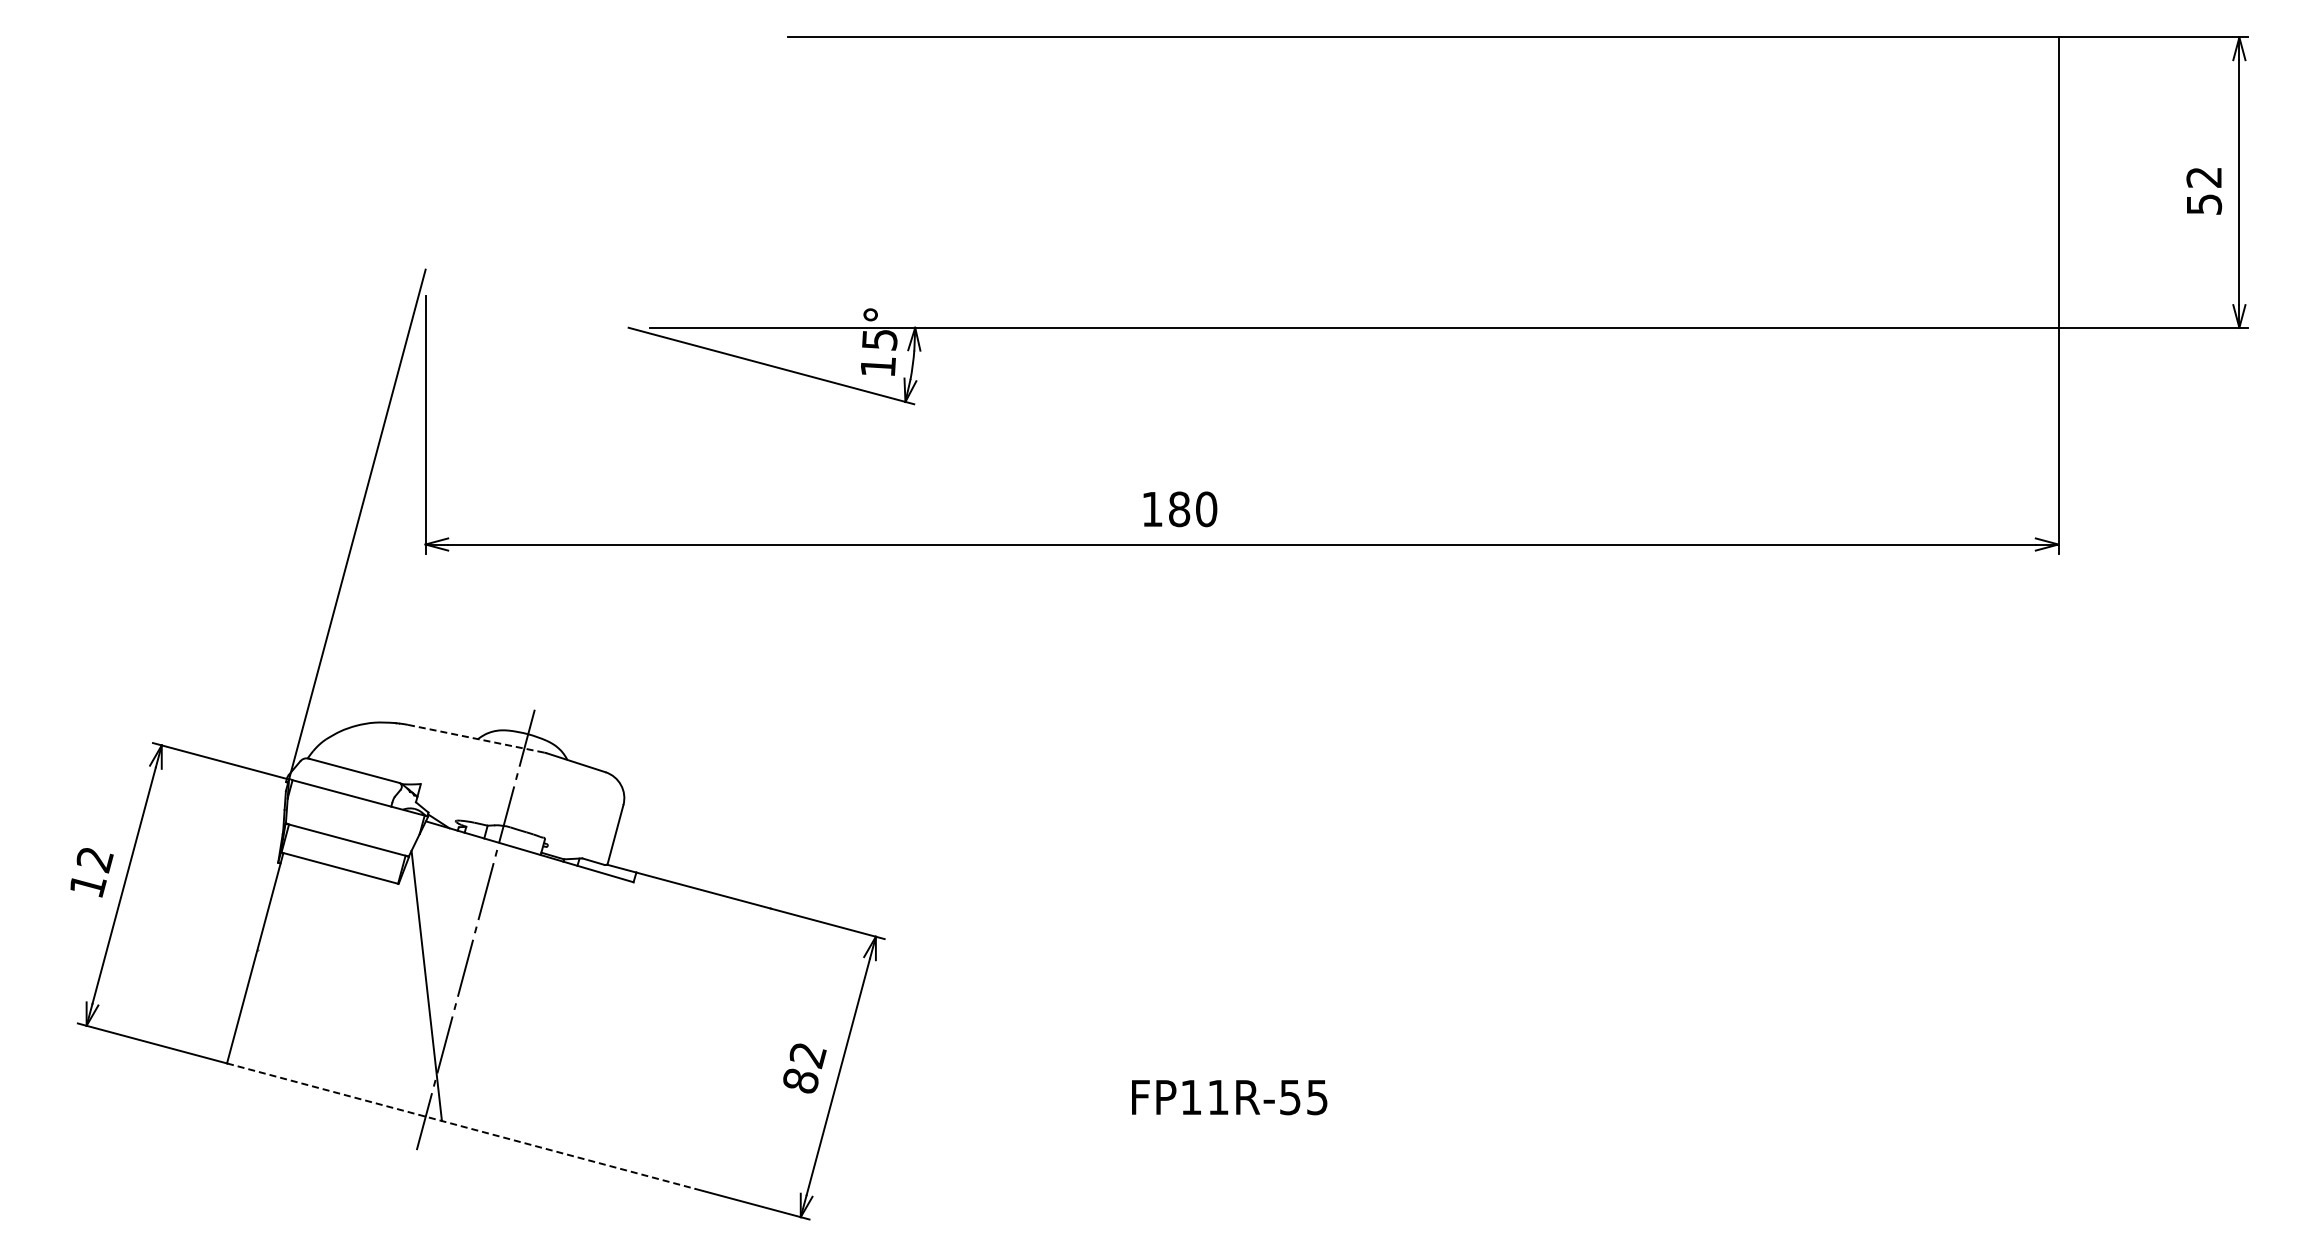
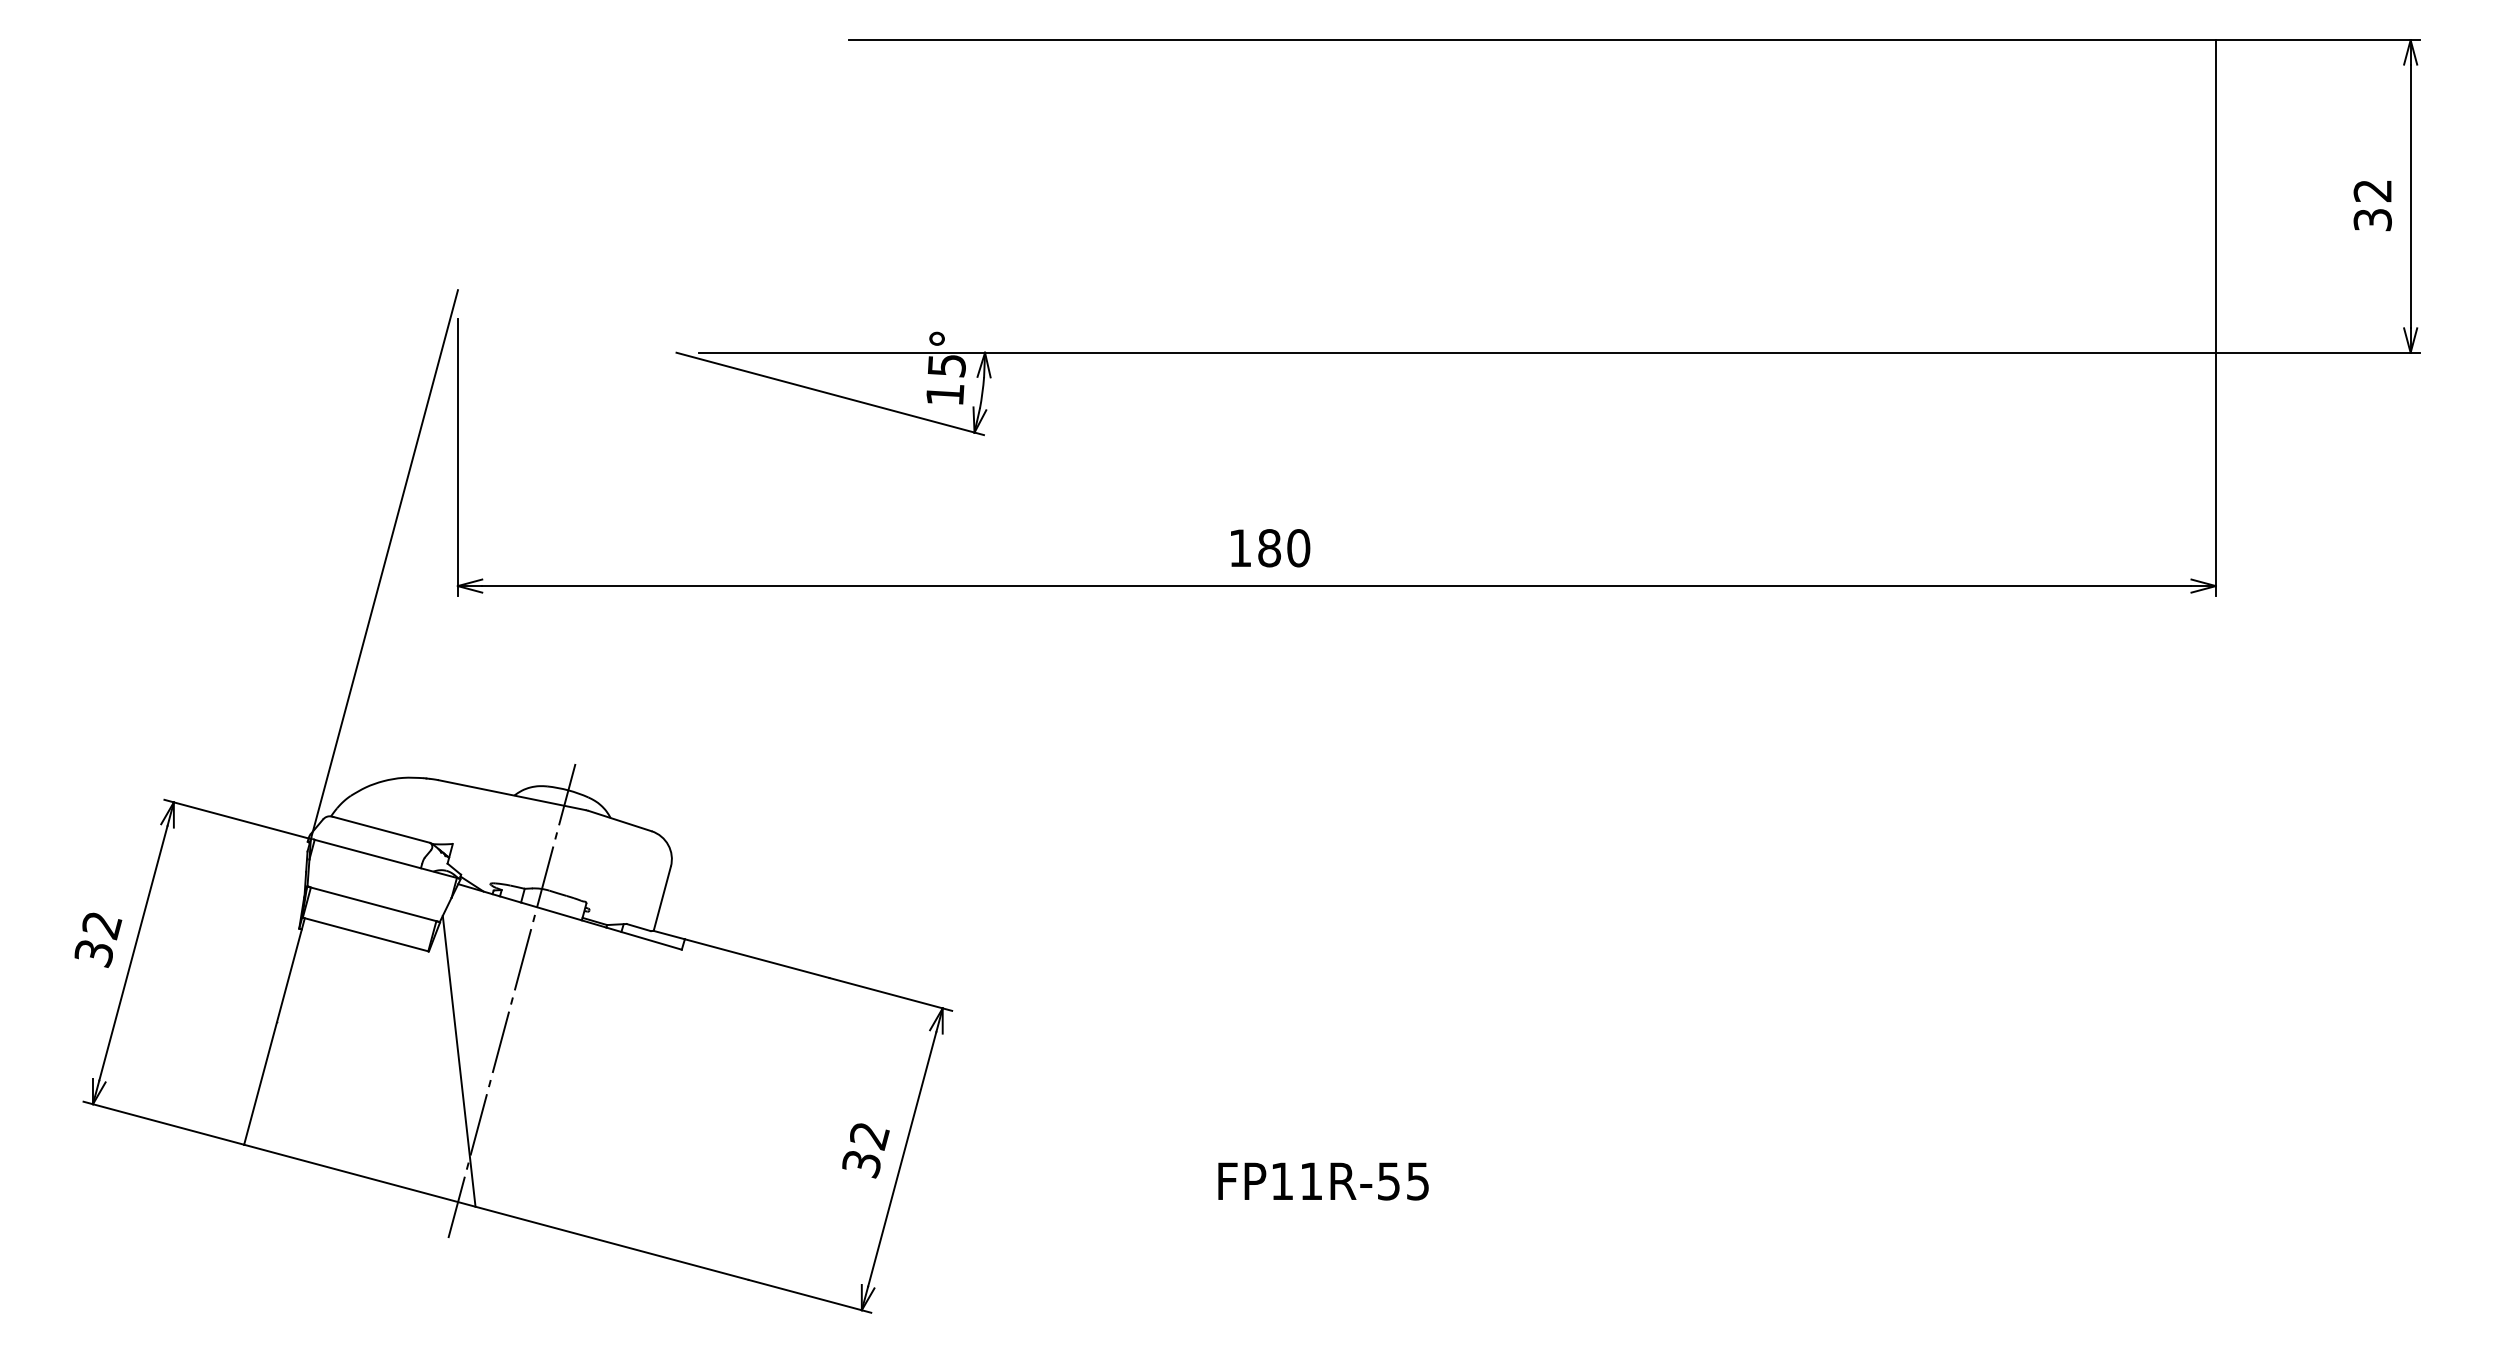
text: (2203, 204) -> (2372, 220), 52 -> 32
line: (476, 738) -> (512, 794), dashed -> solid
text: (87, 886) -> (93, 954), 12 -> 32
text: (800, 1081) -> (861, 1164), 82 -> 32
line: (461, 1126) -> (496, 1212), dashed -> solid

